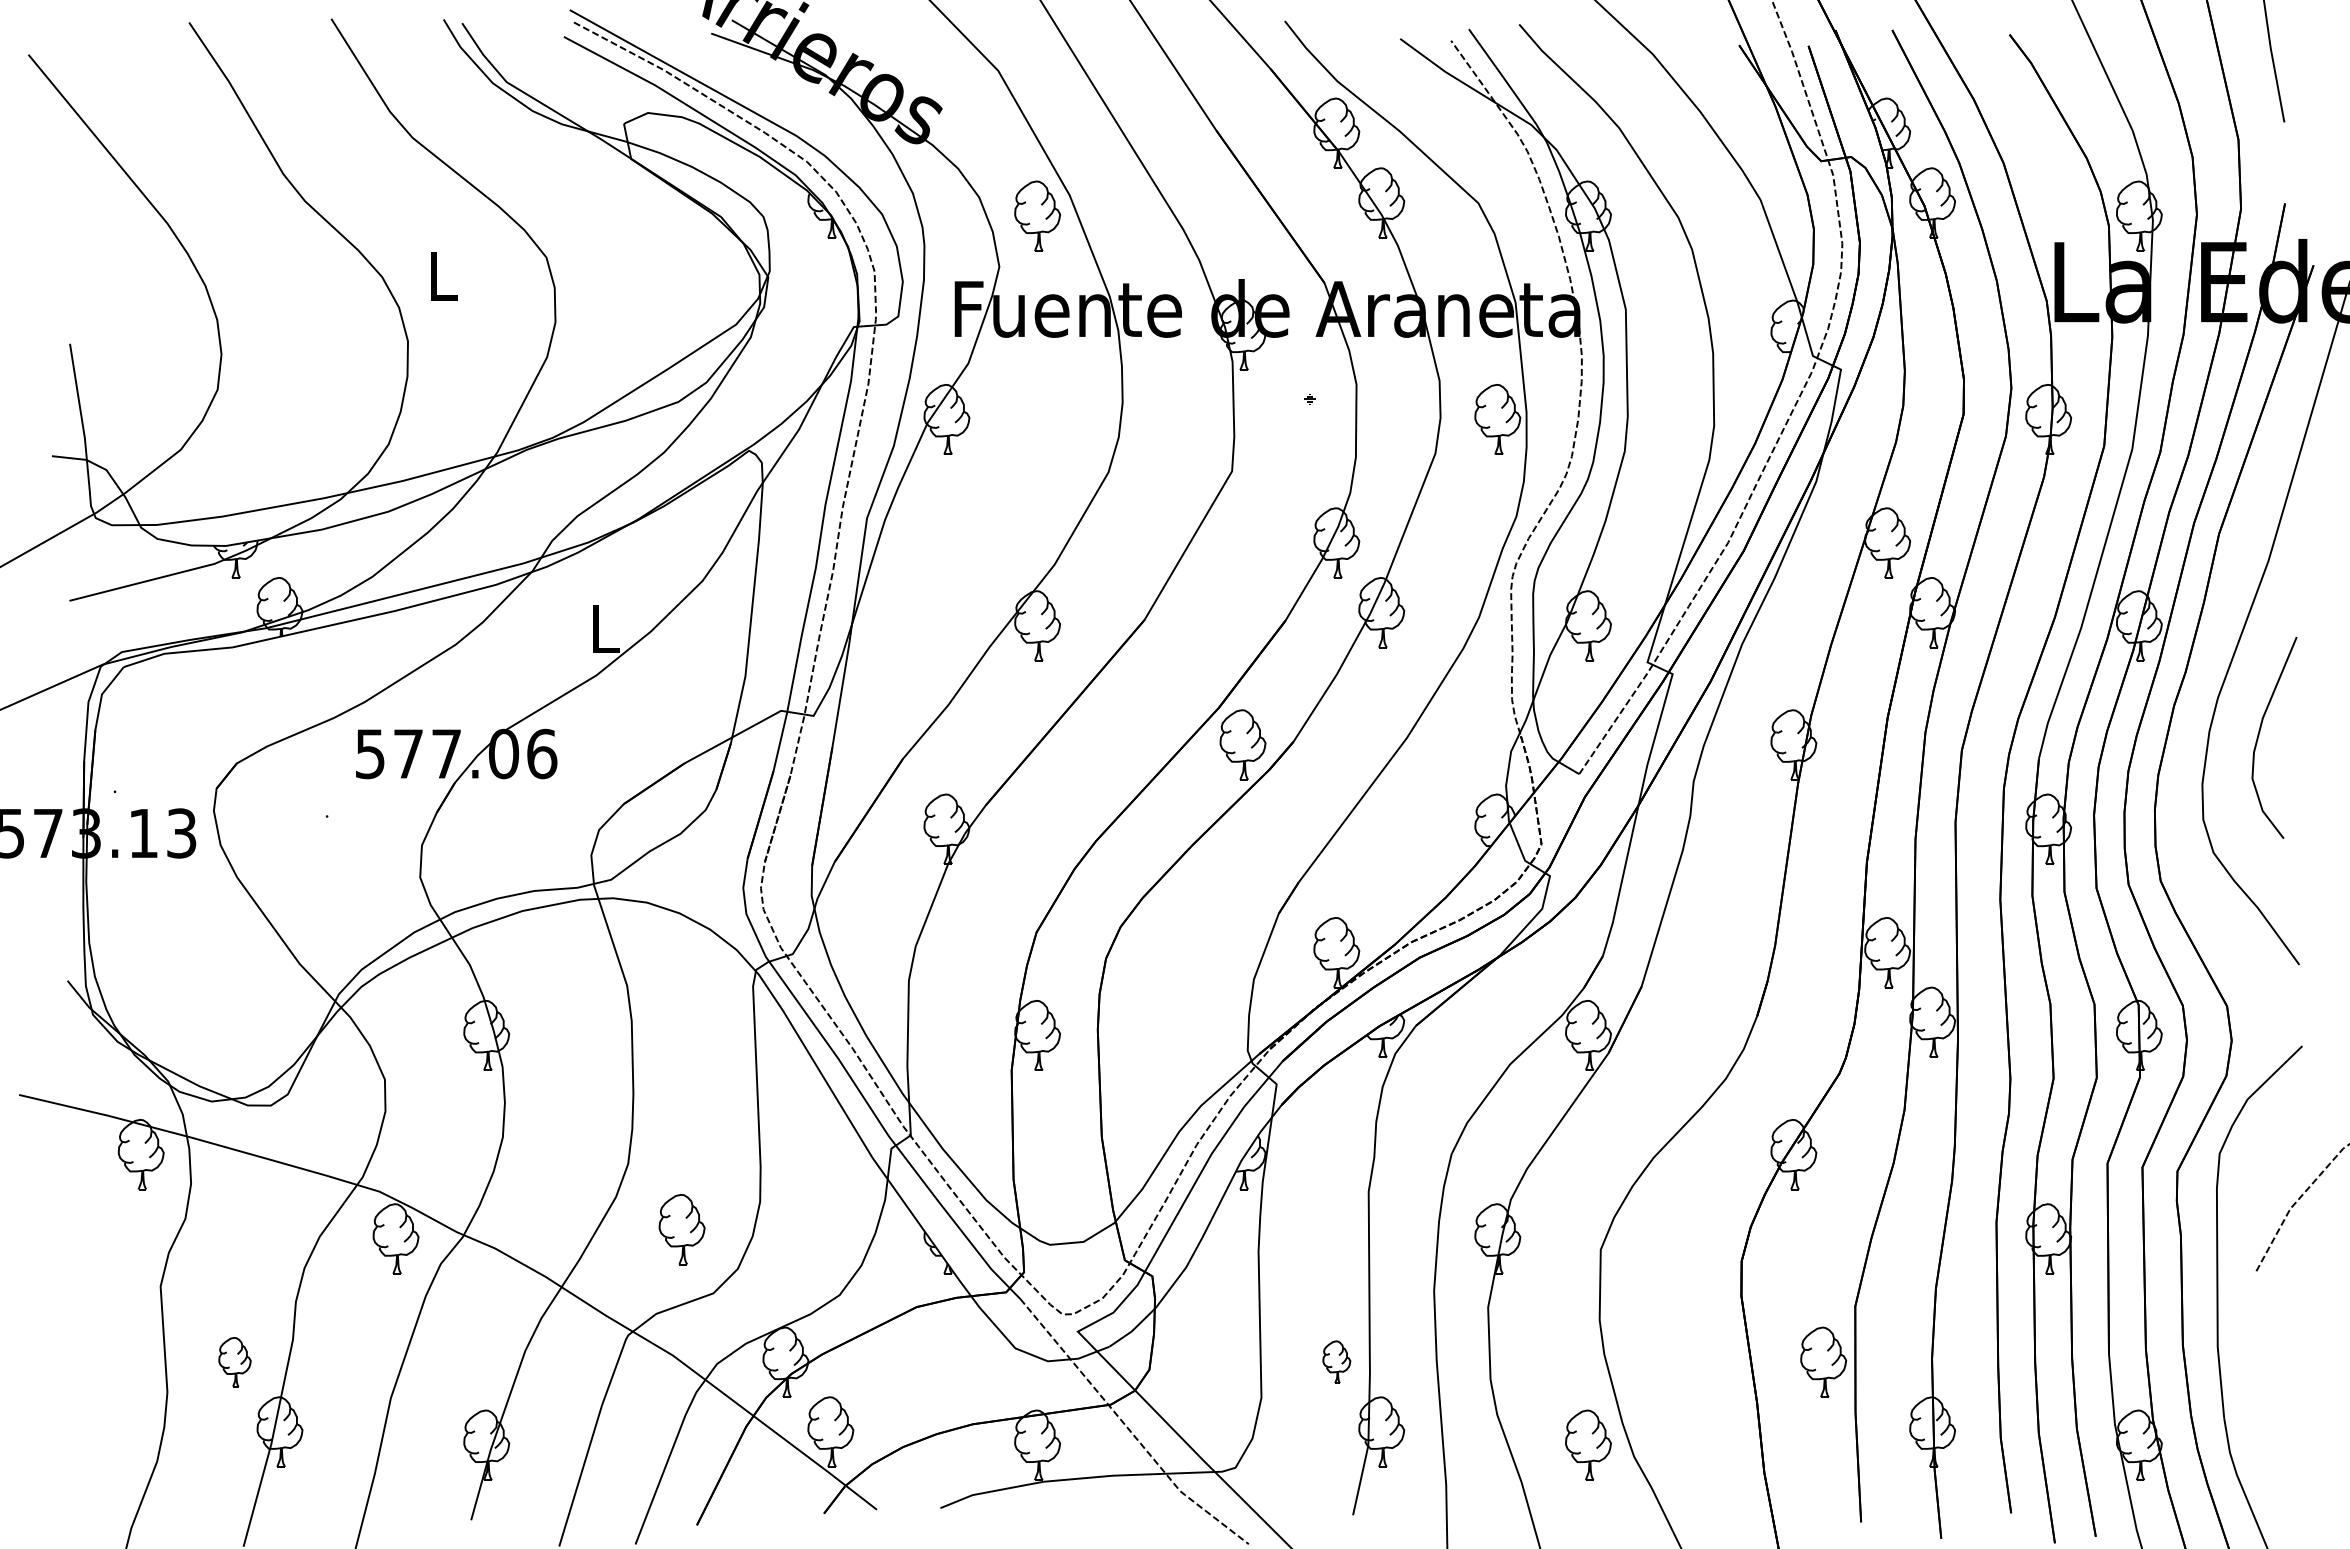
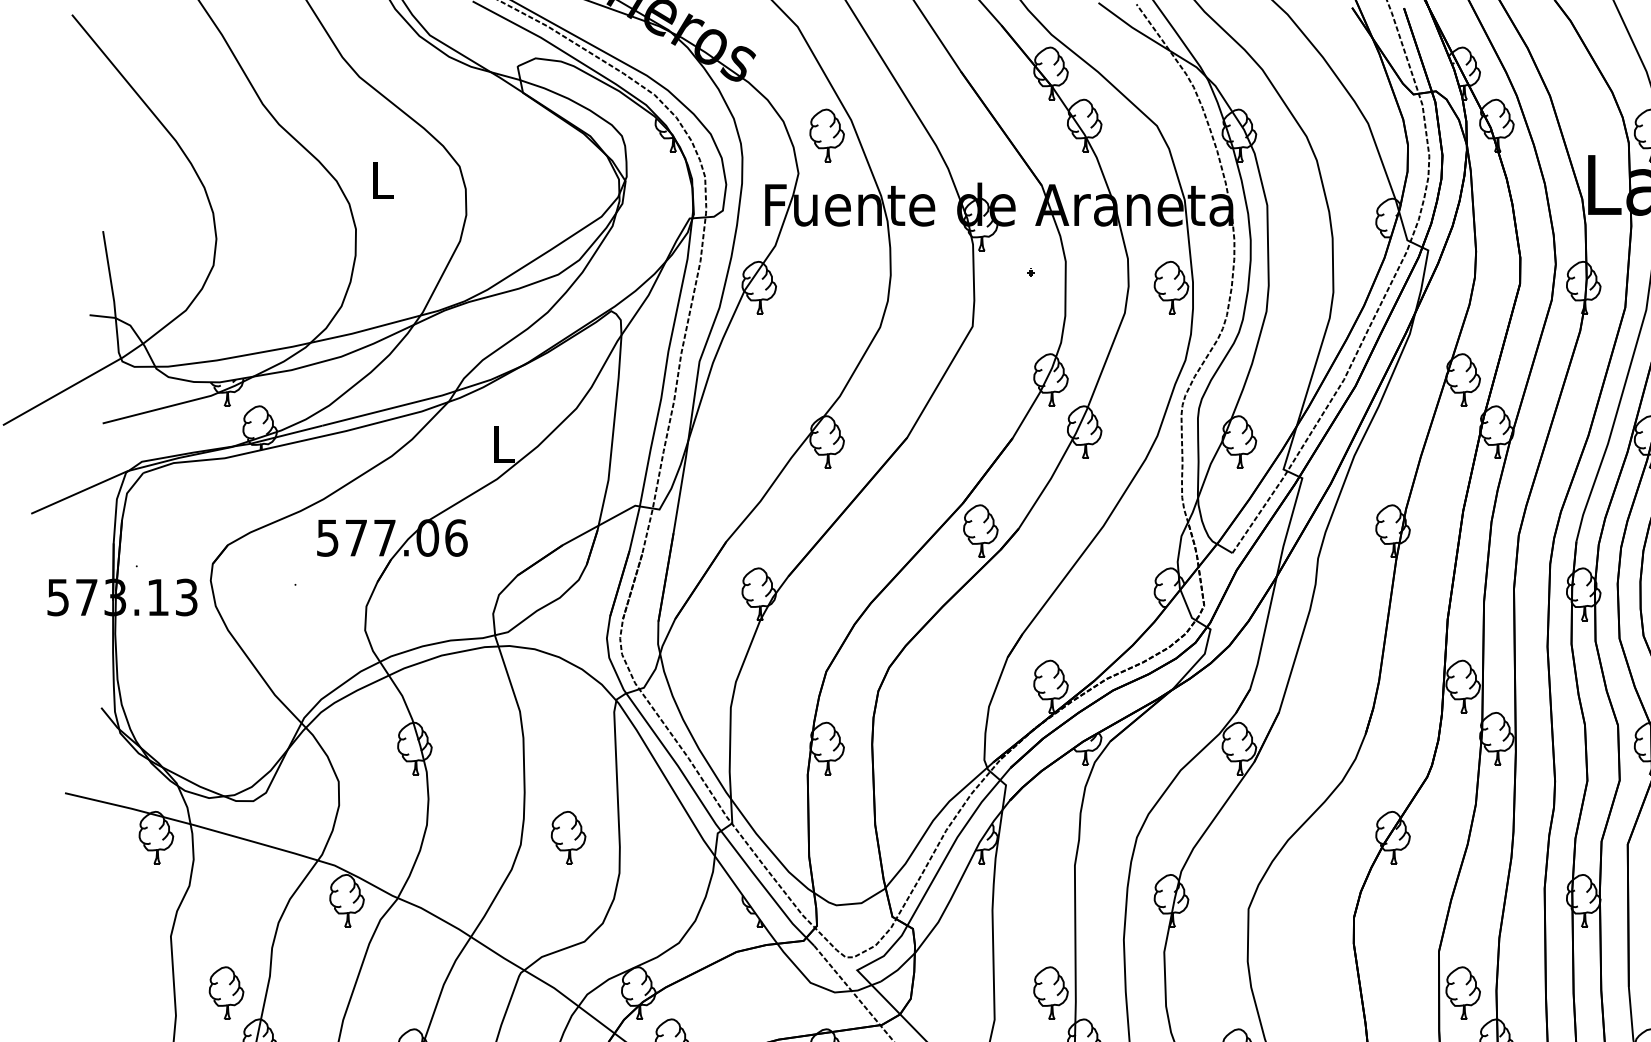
part: (681, 1229) -> (568, 837), moved
part: (234, 1361) -> (226, 992), size x1.43
part: (1336, 1361) -> (1050, 992), size x1.67
part: (1823, 1361) -> (1463, 992), moved

